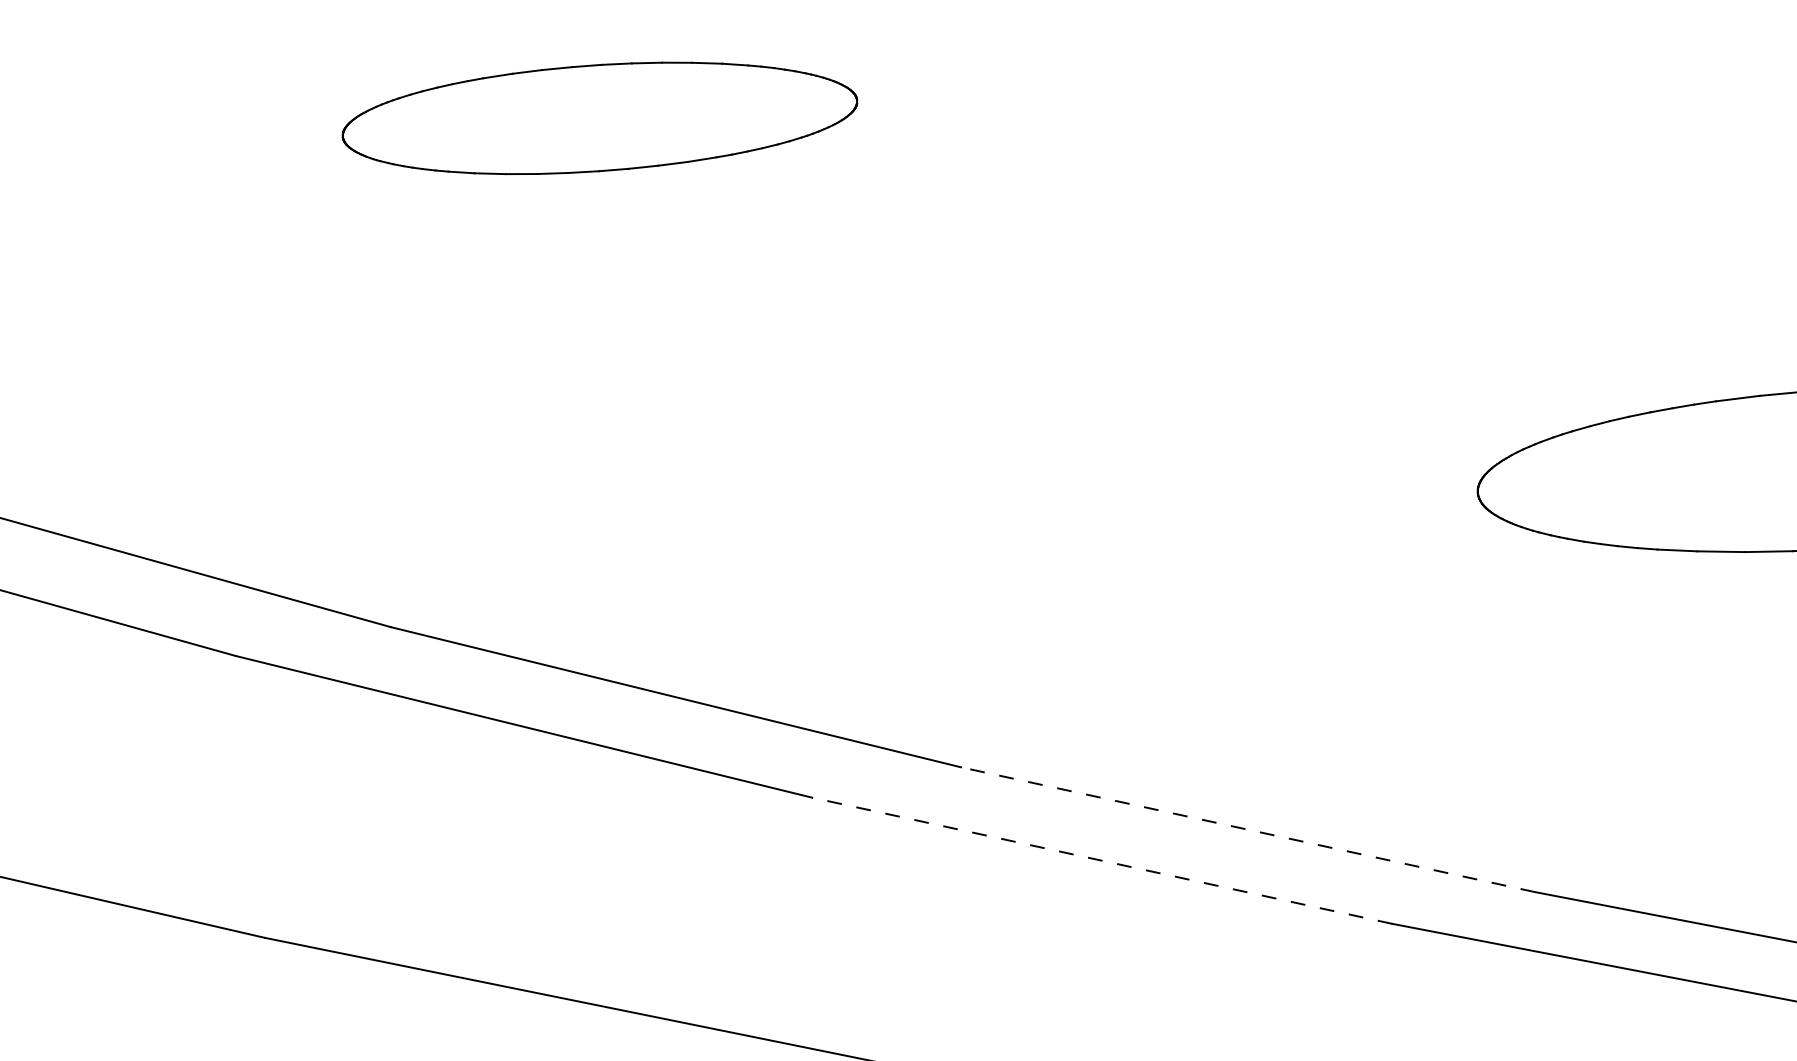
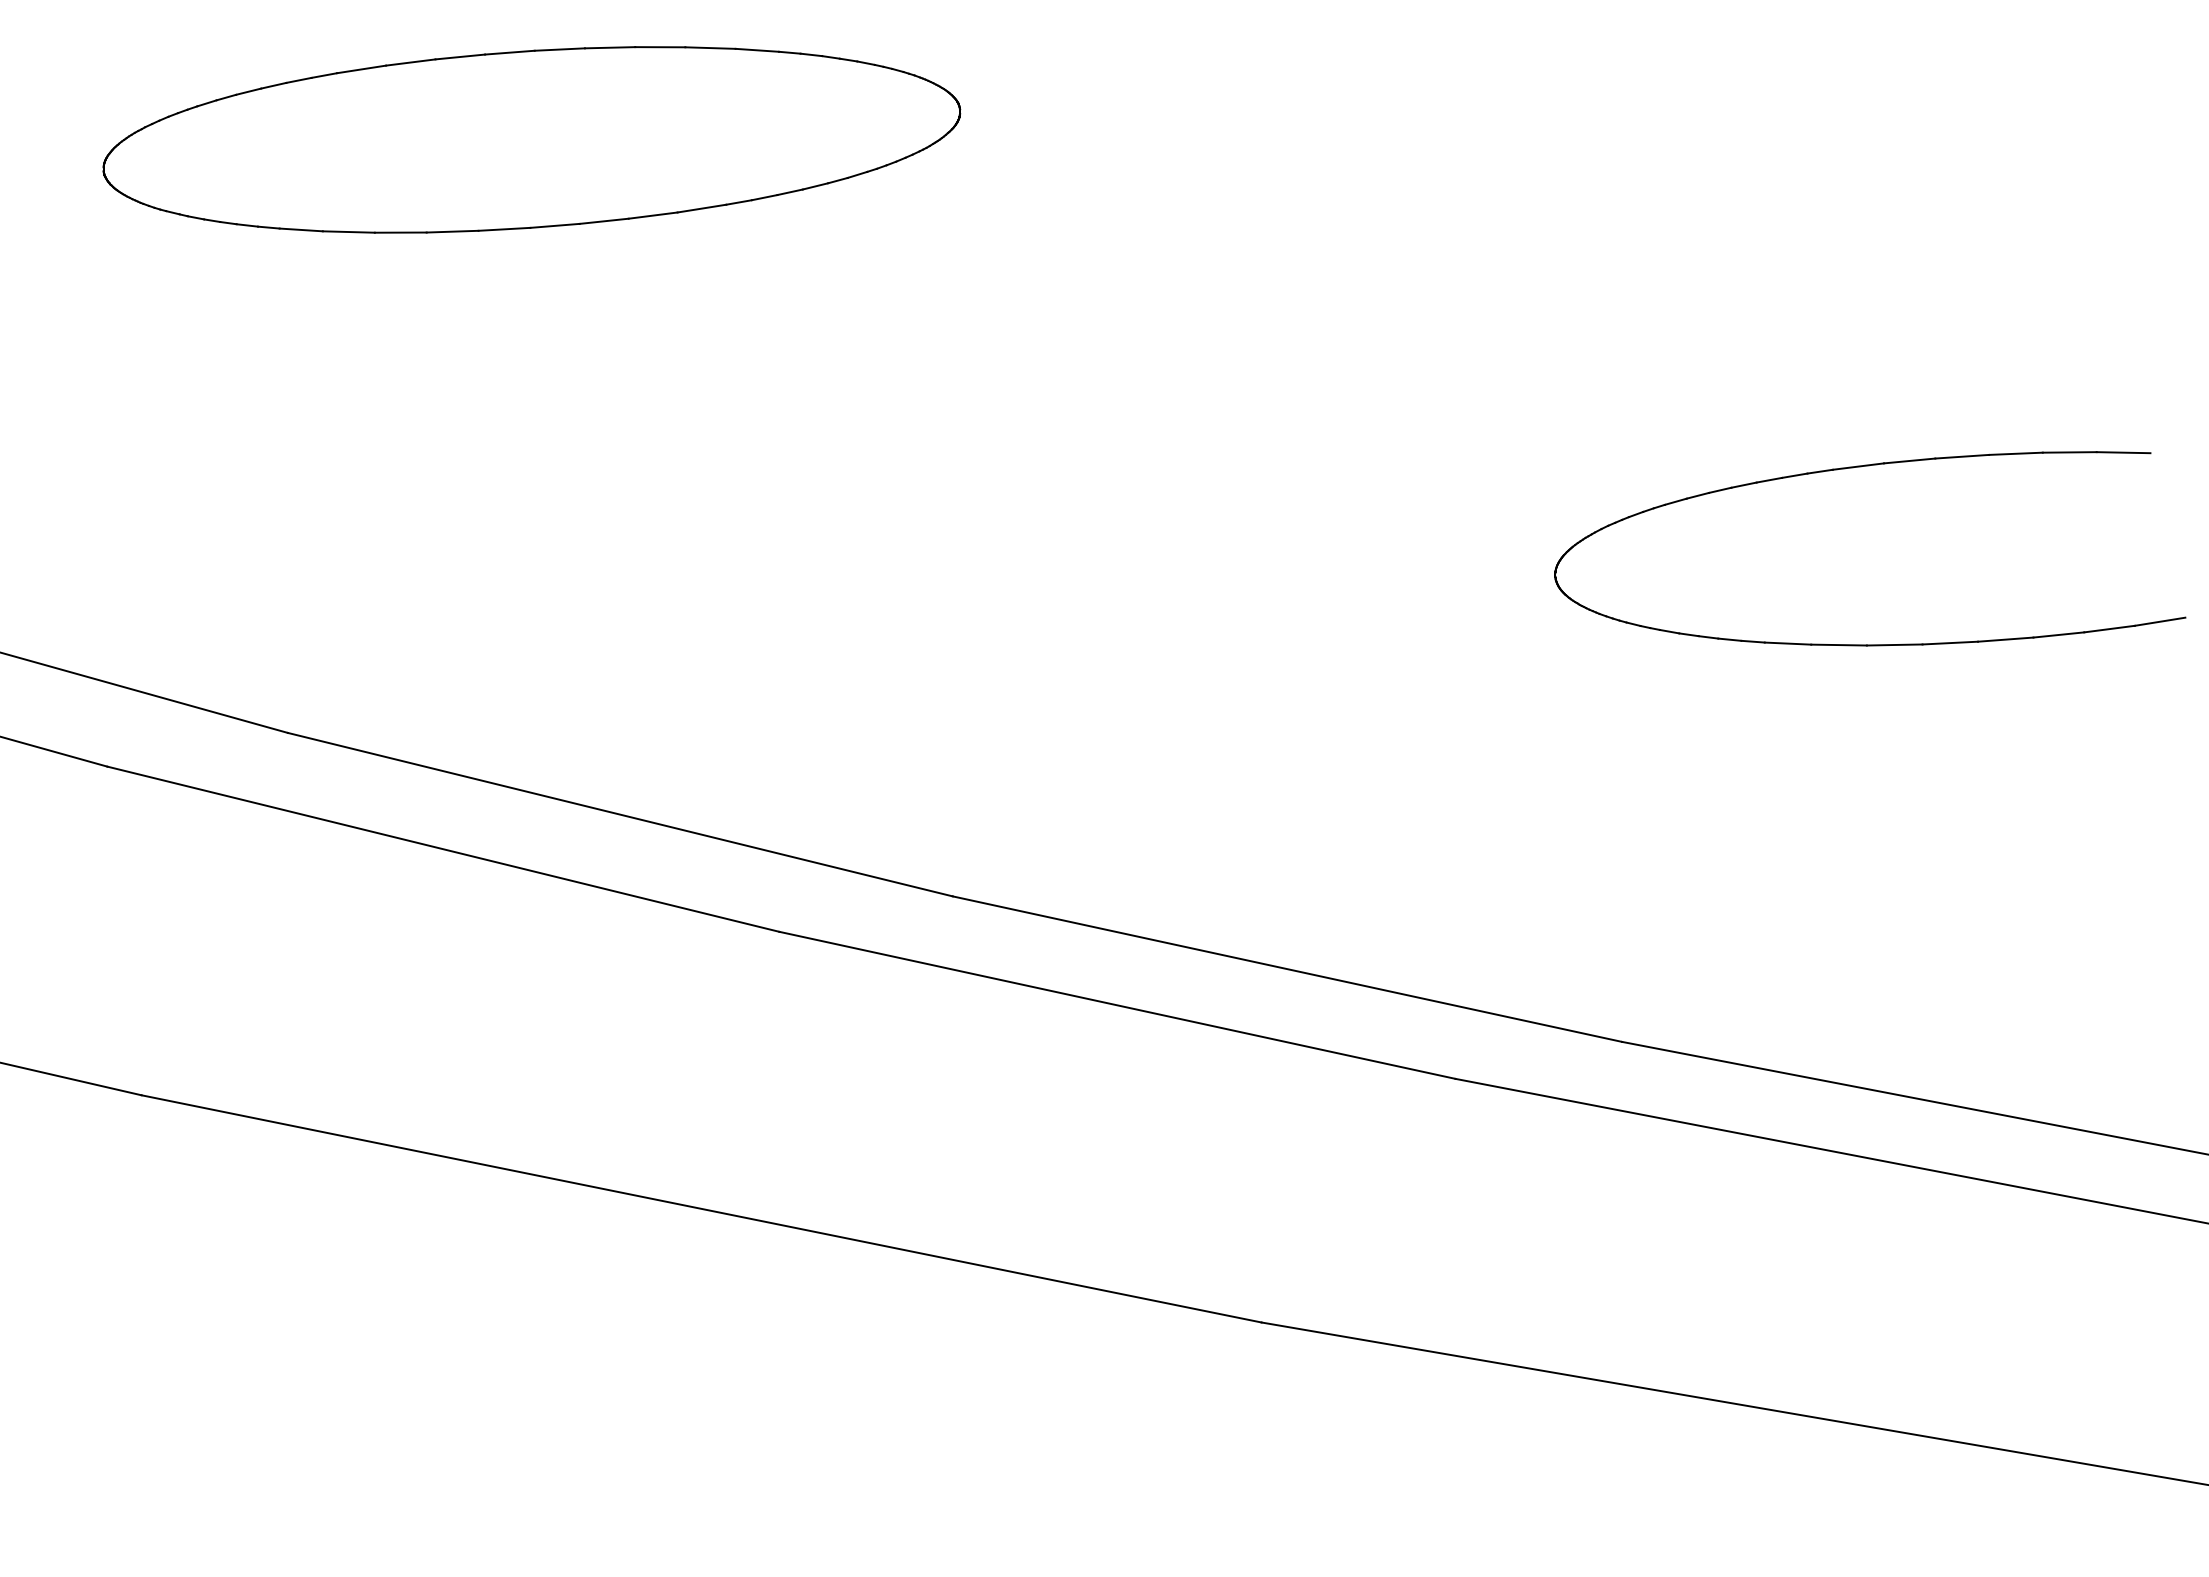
part: (599, 118) -> (531, 139), size x1.43
line: (1247, 830) -> (1286, 969), dashed -> solid
line: (1102, 860) -> (1117, 1005), dashed -> solid

